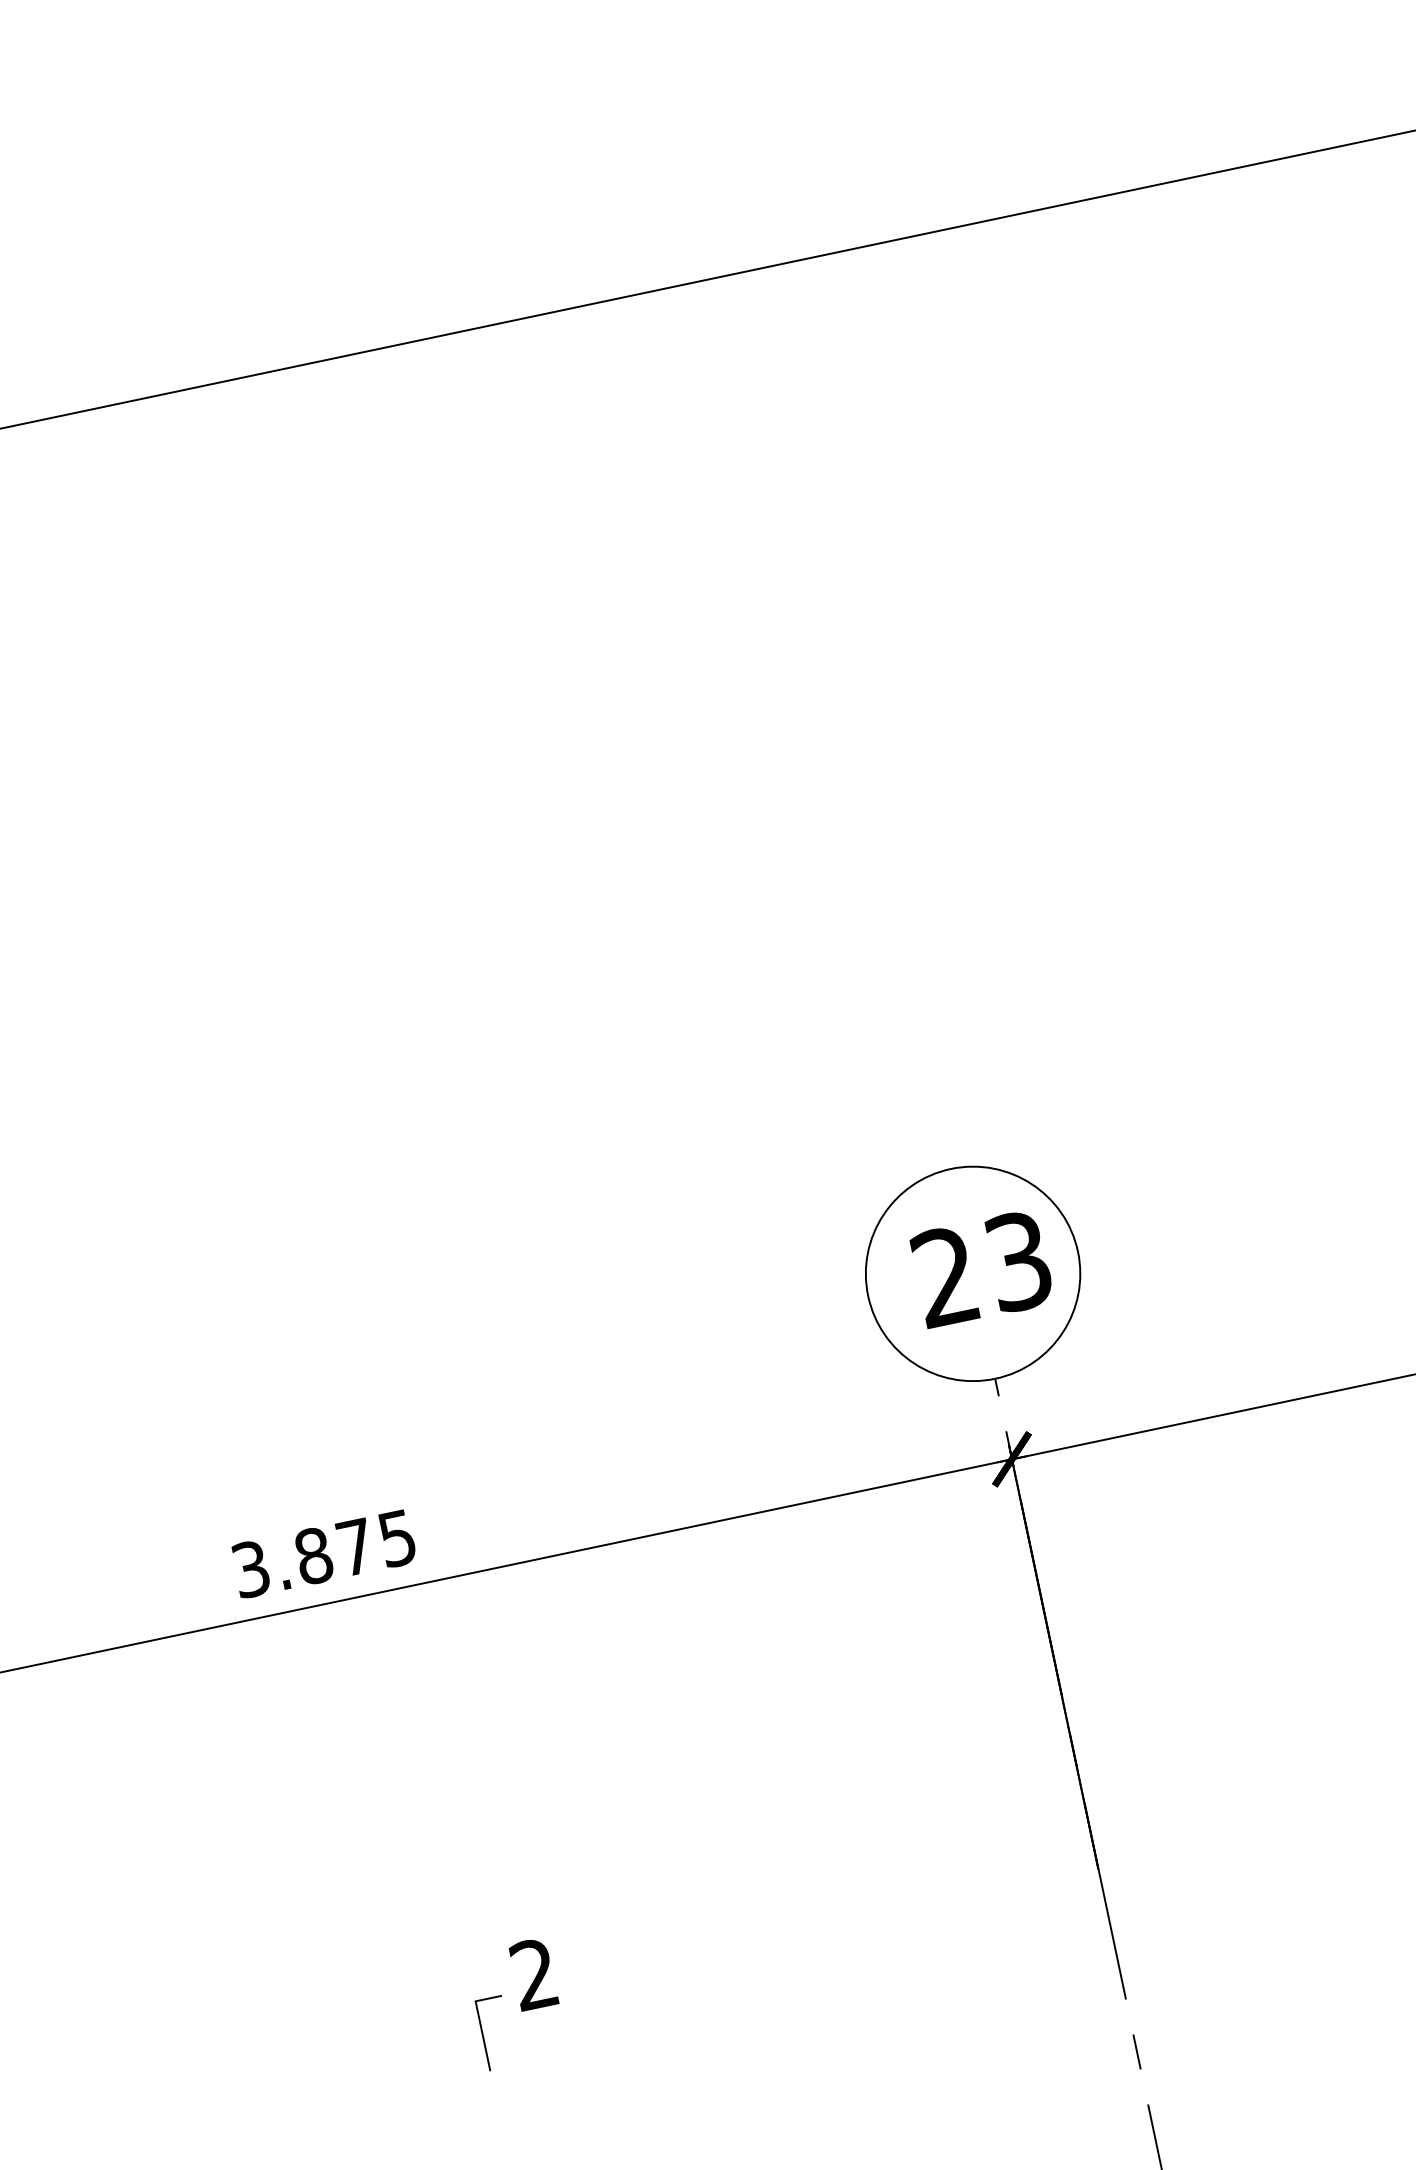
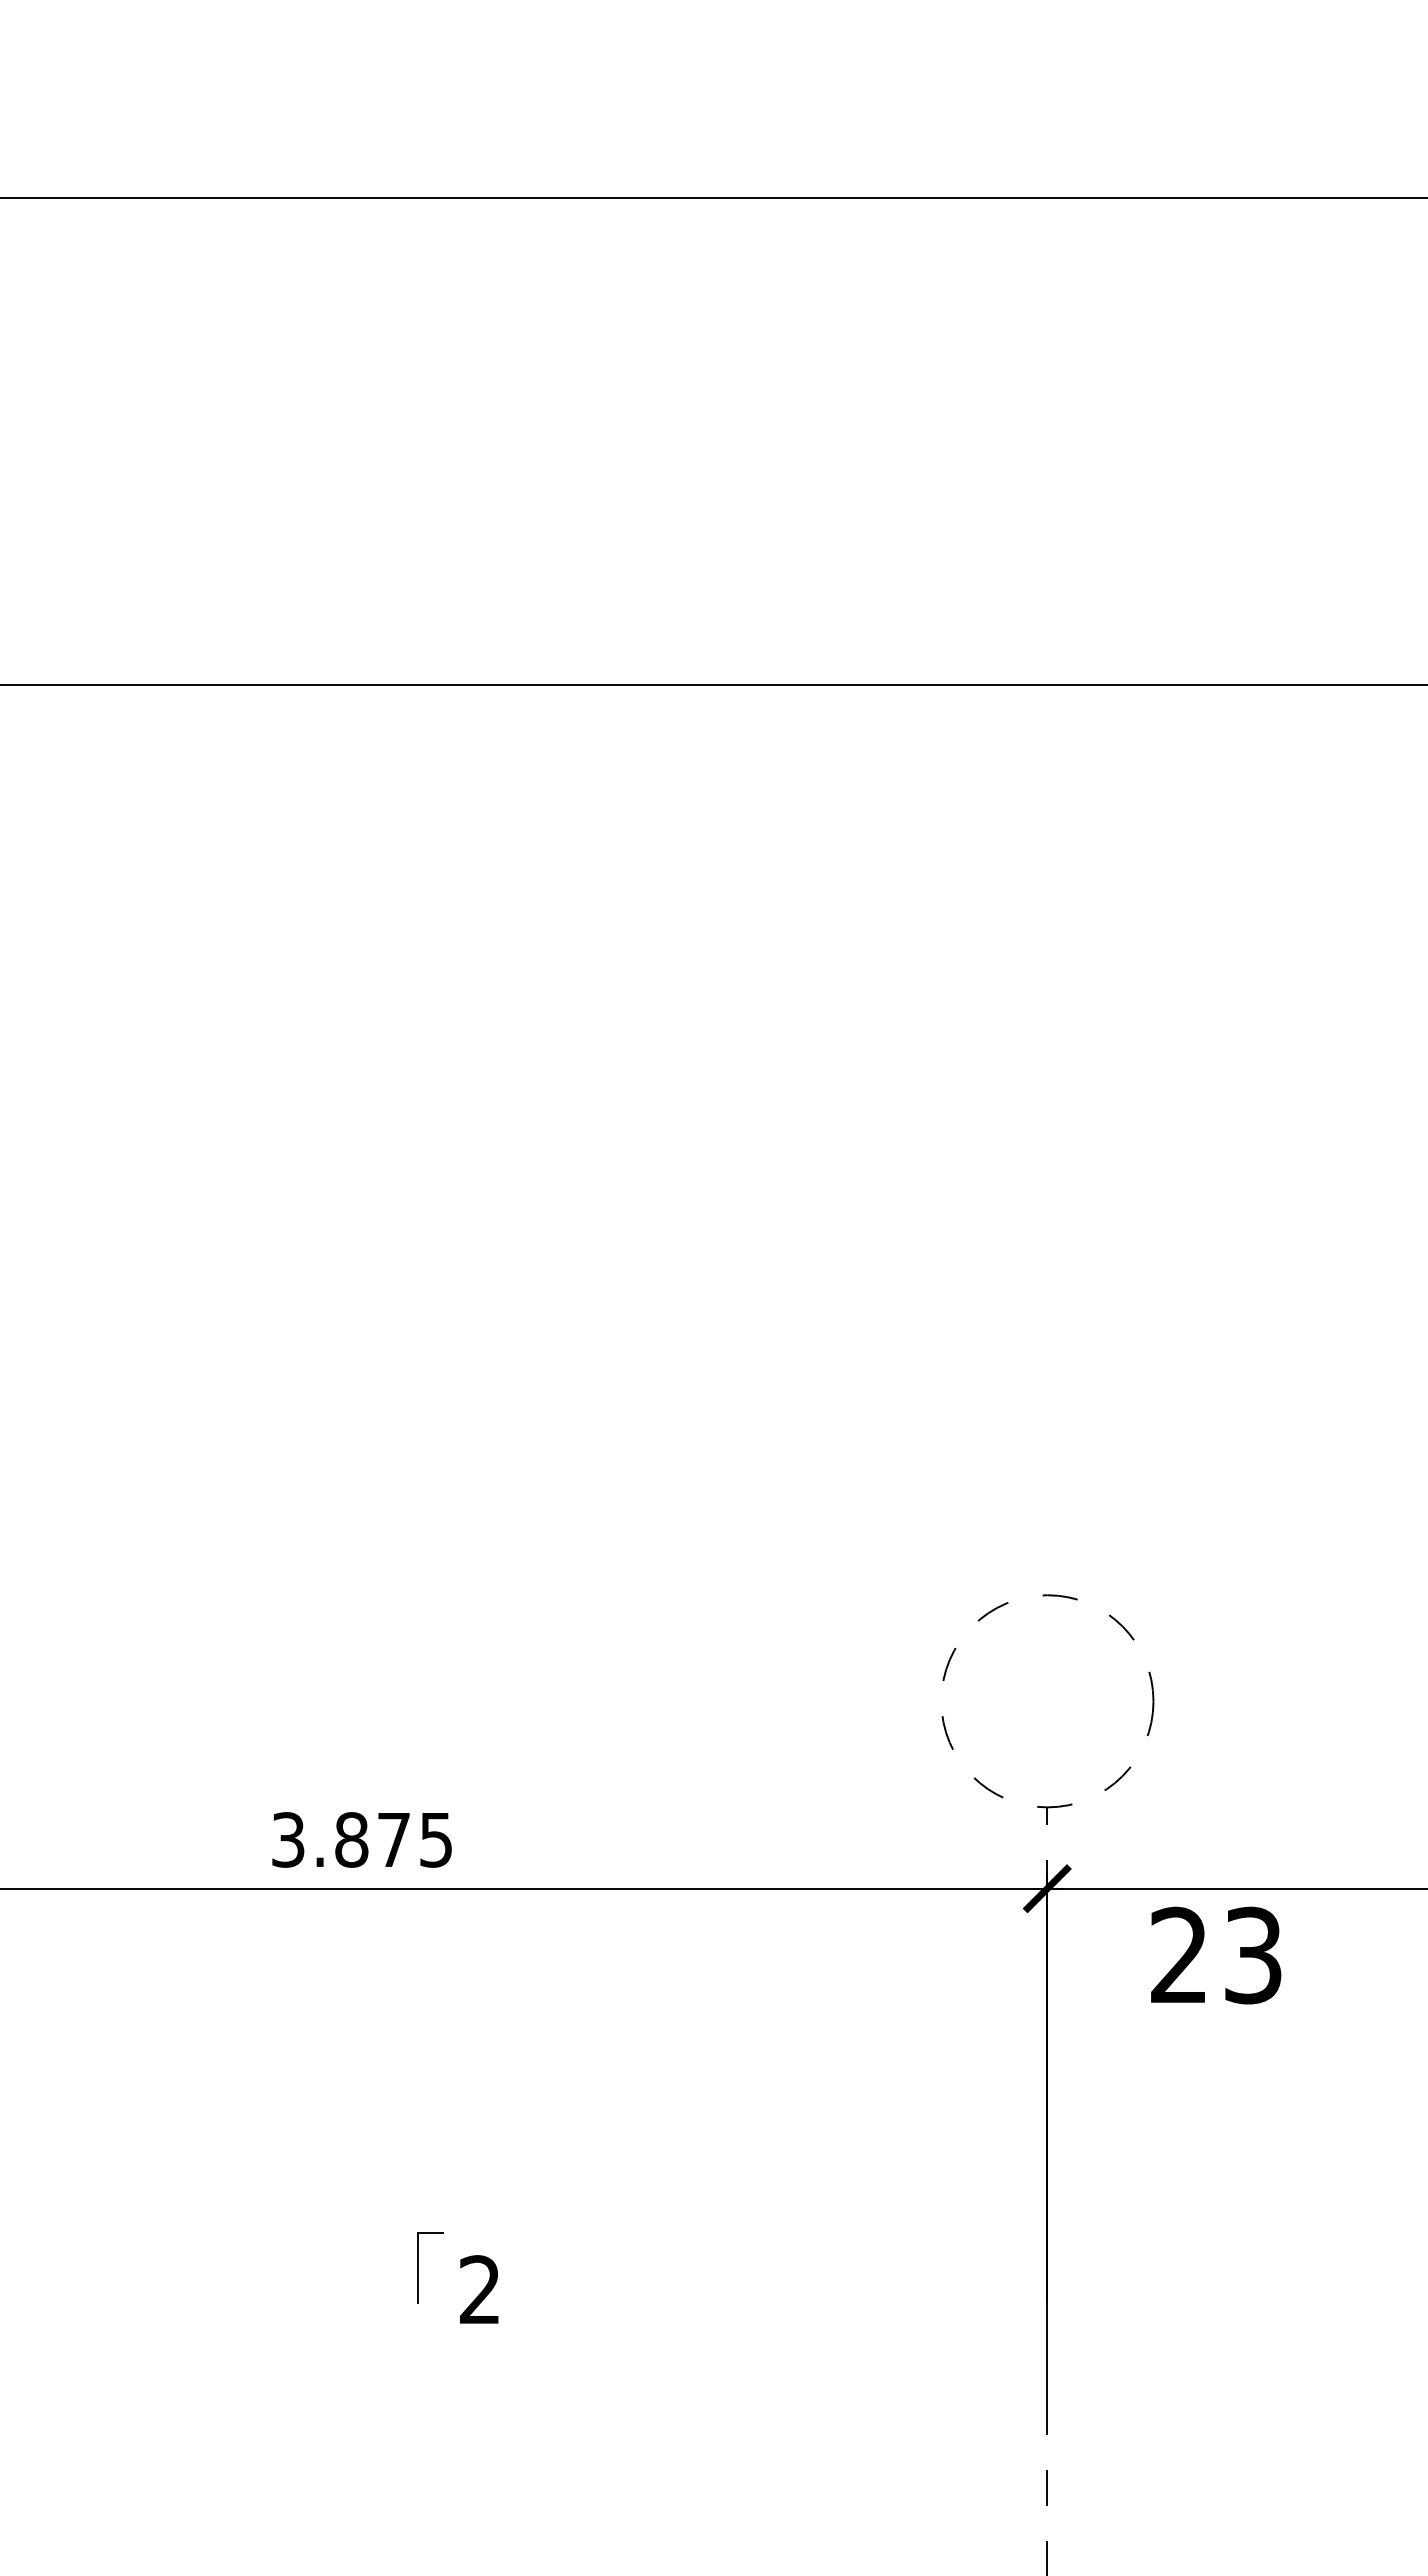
text: (982, 1269) -> (1216, 1955), moved
circle: (973, 1274) -> (1047, 1701), solid -> dashed
line: (483, 2035) -> (418, 2267), moved

